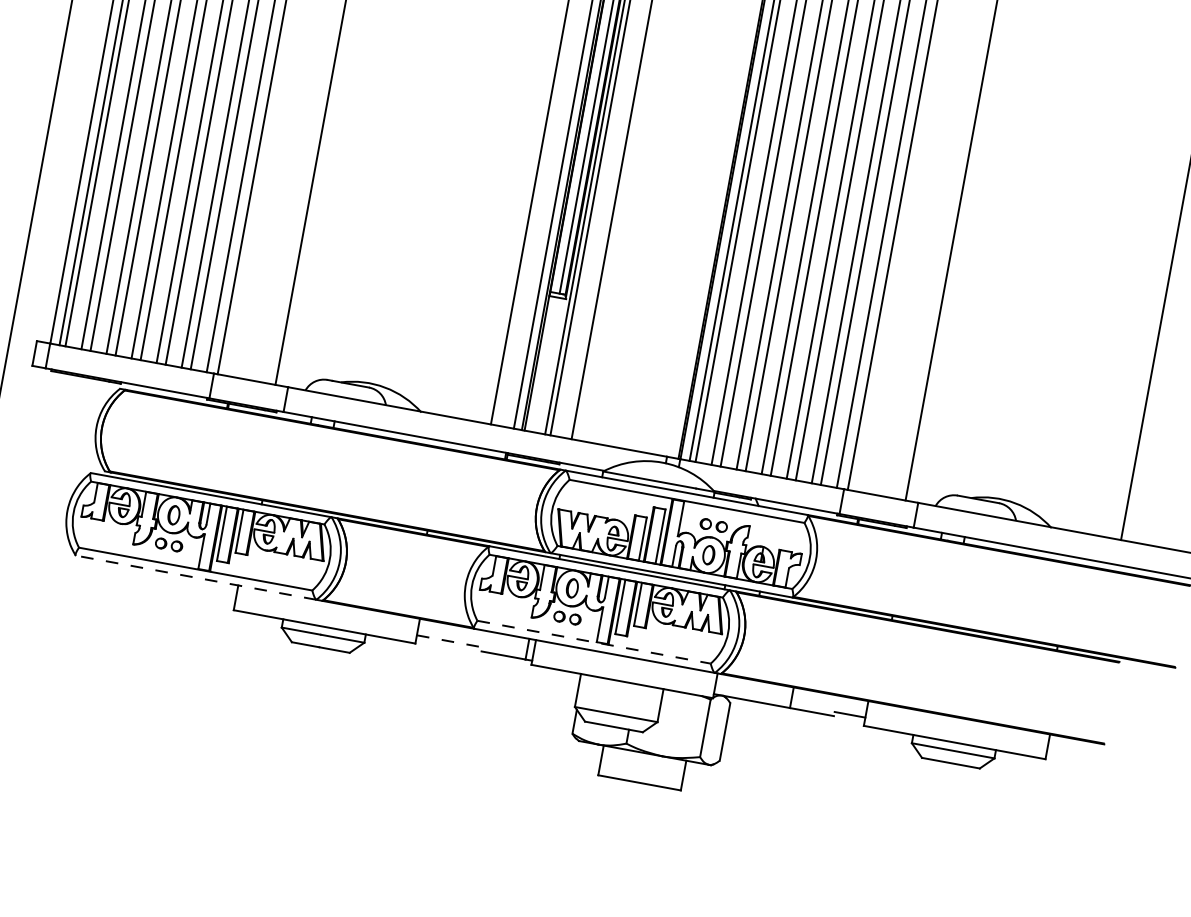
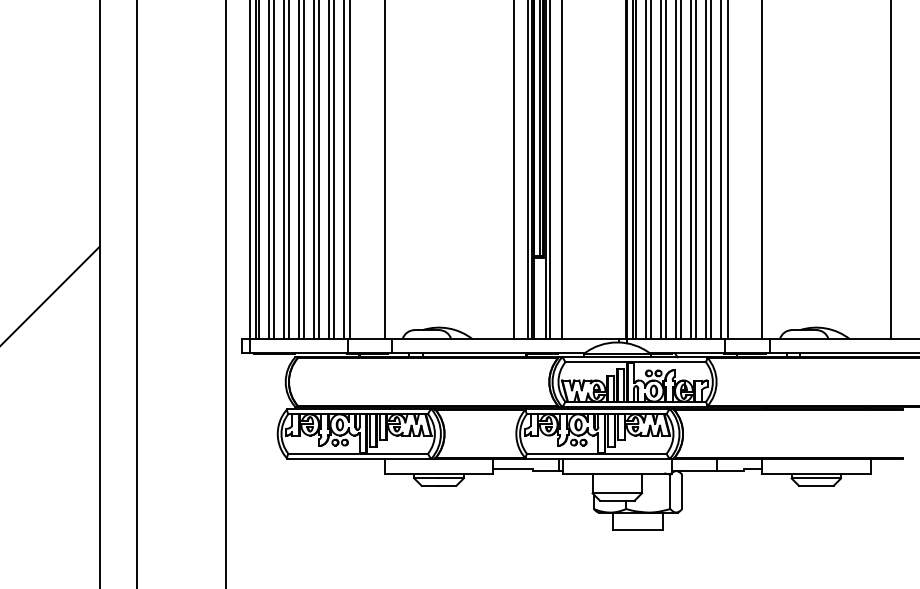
line: (194, 577) -> (358, 458), dashed -> solid
line: (450, 641) -> (513, 468), dashed -> solid
line: (593, 641) -> (596, 453), dashed -> solid

